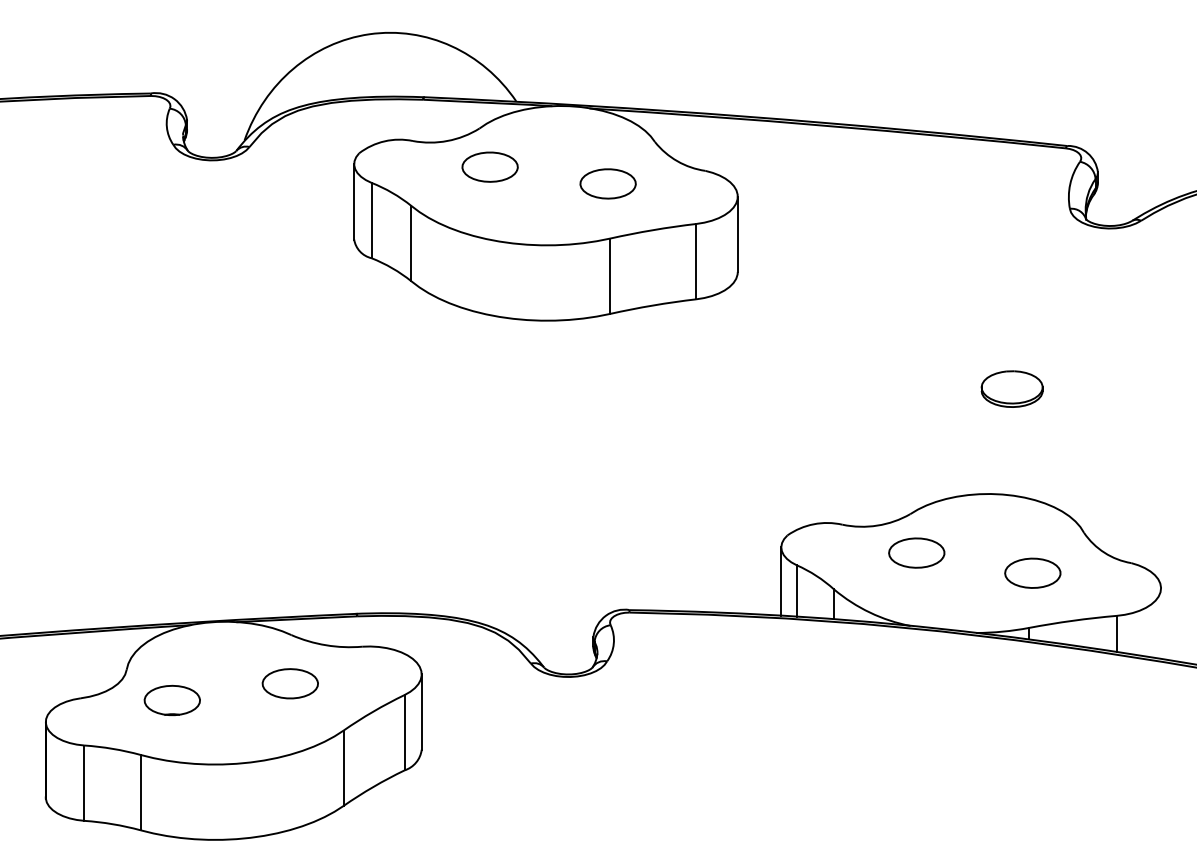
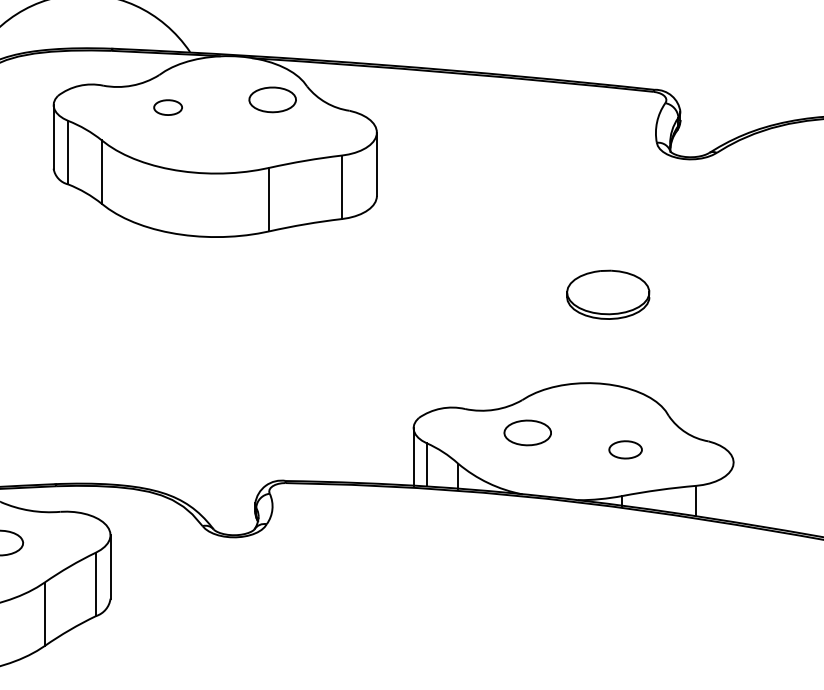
part: (489, 166) -> (167, 107), size x0.6
part: (607, 183) -> (272, 99), moved
part: (1011, 388) -> (607, 294), size x1.6
part: (1032, 572) -> (625, 449), size x0.7

